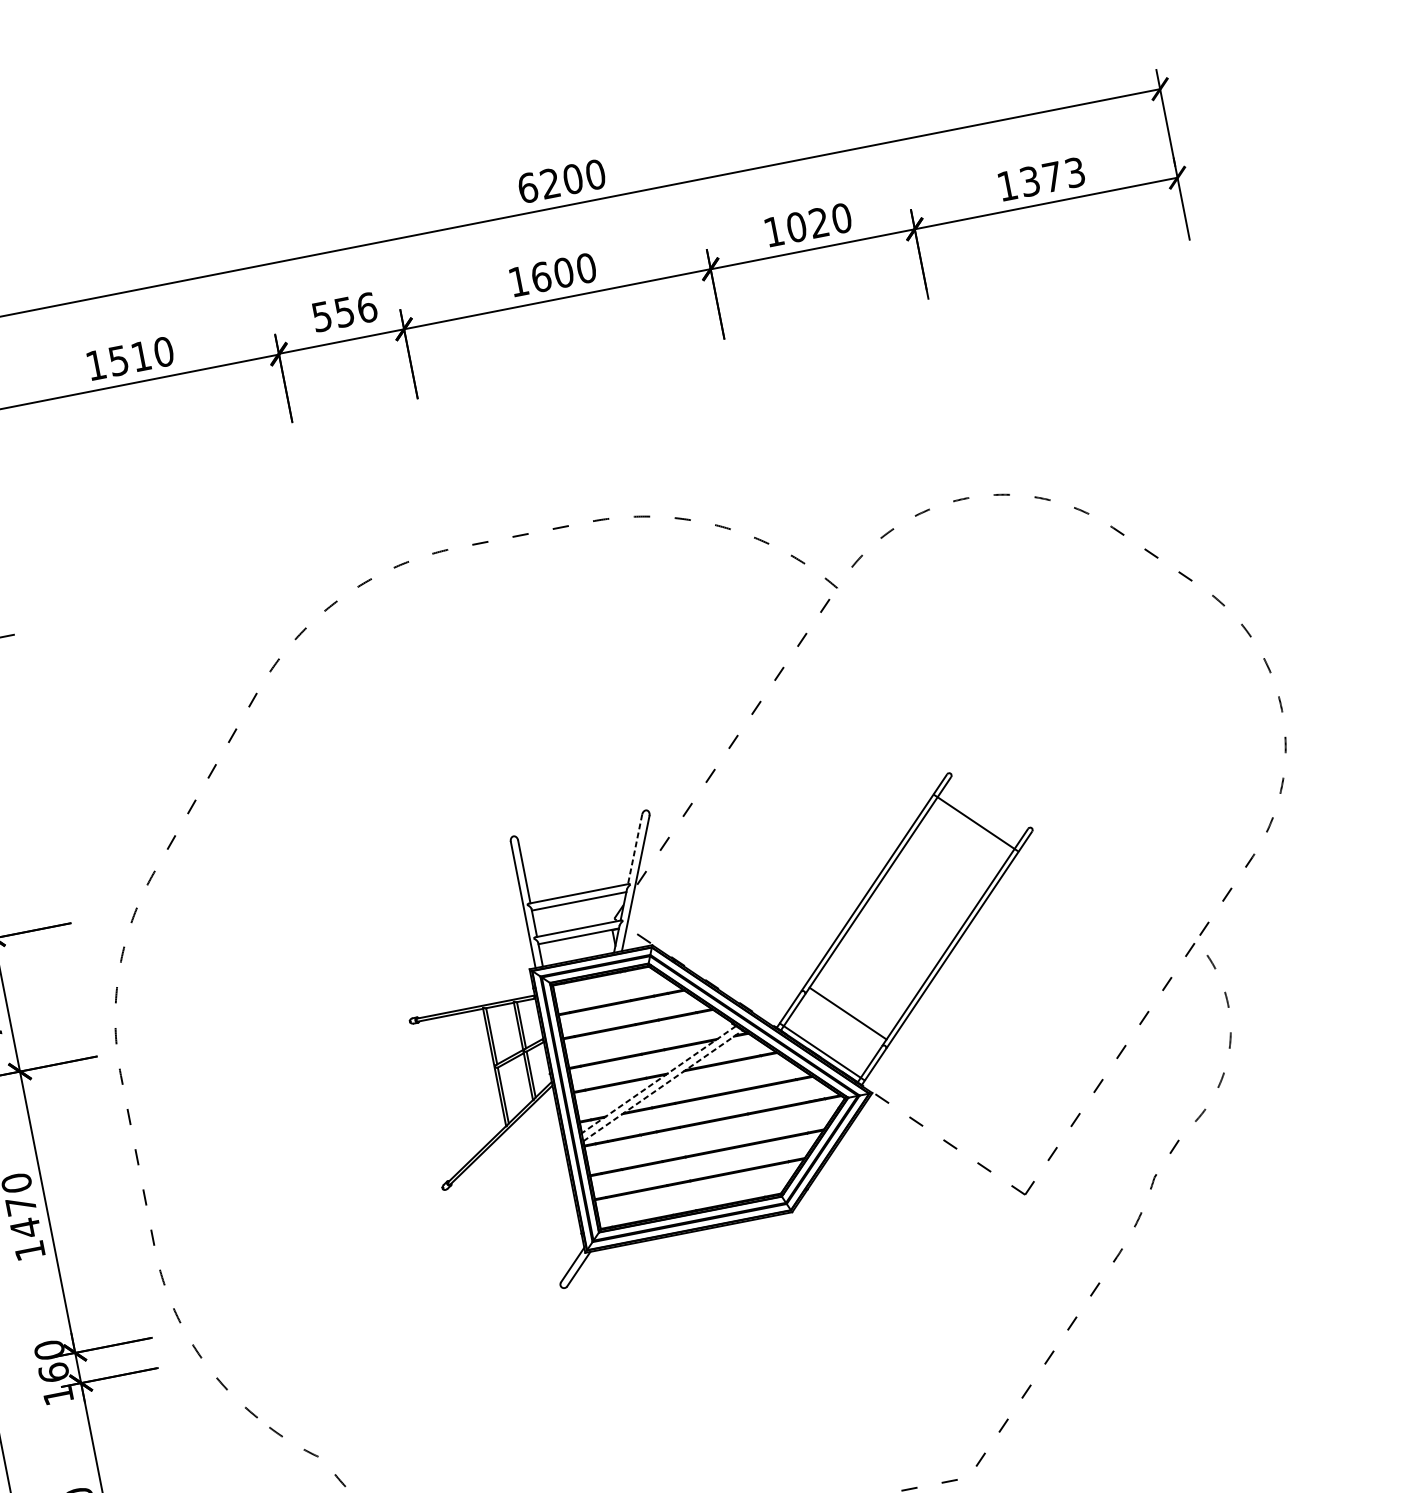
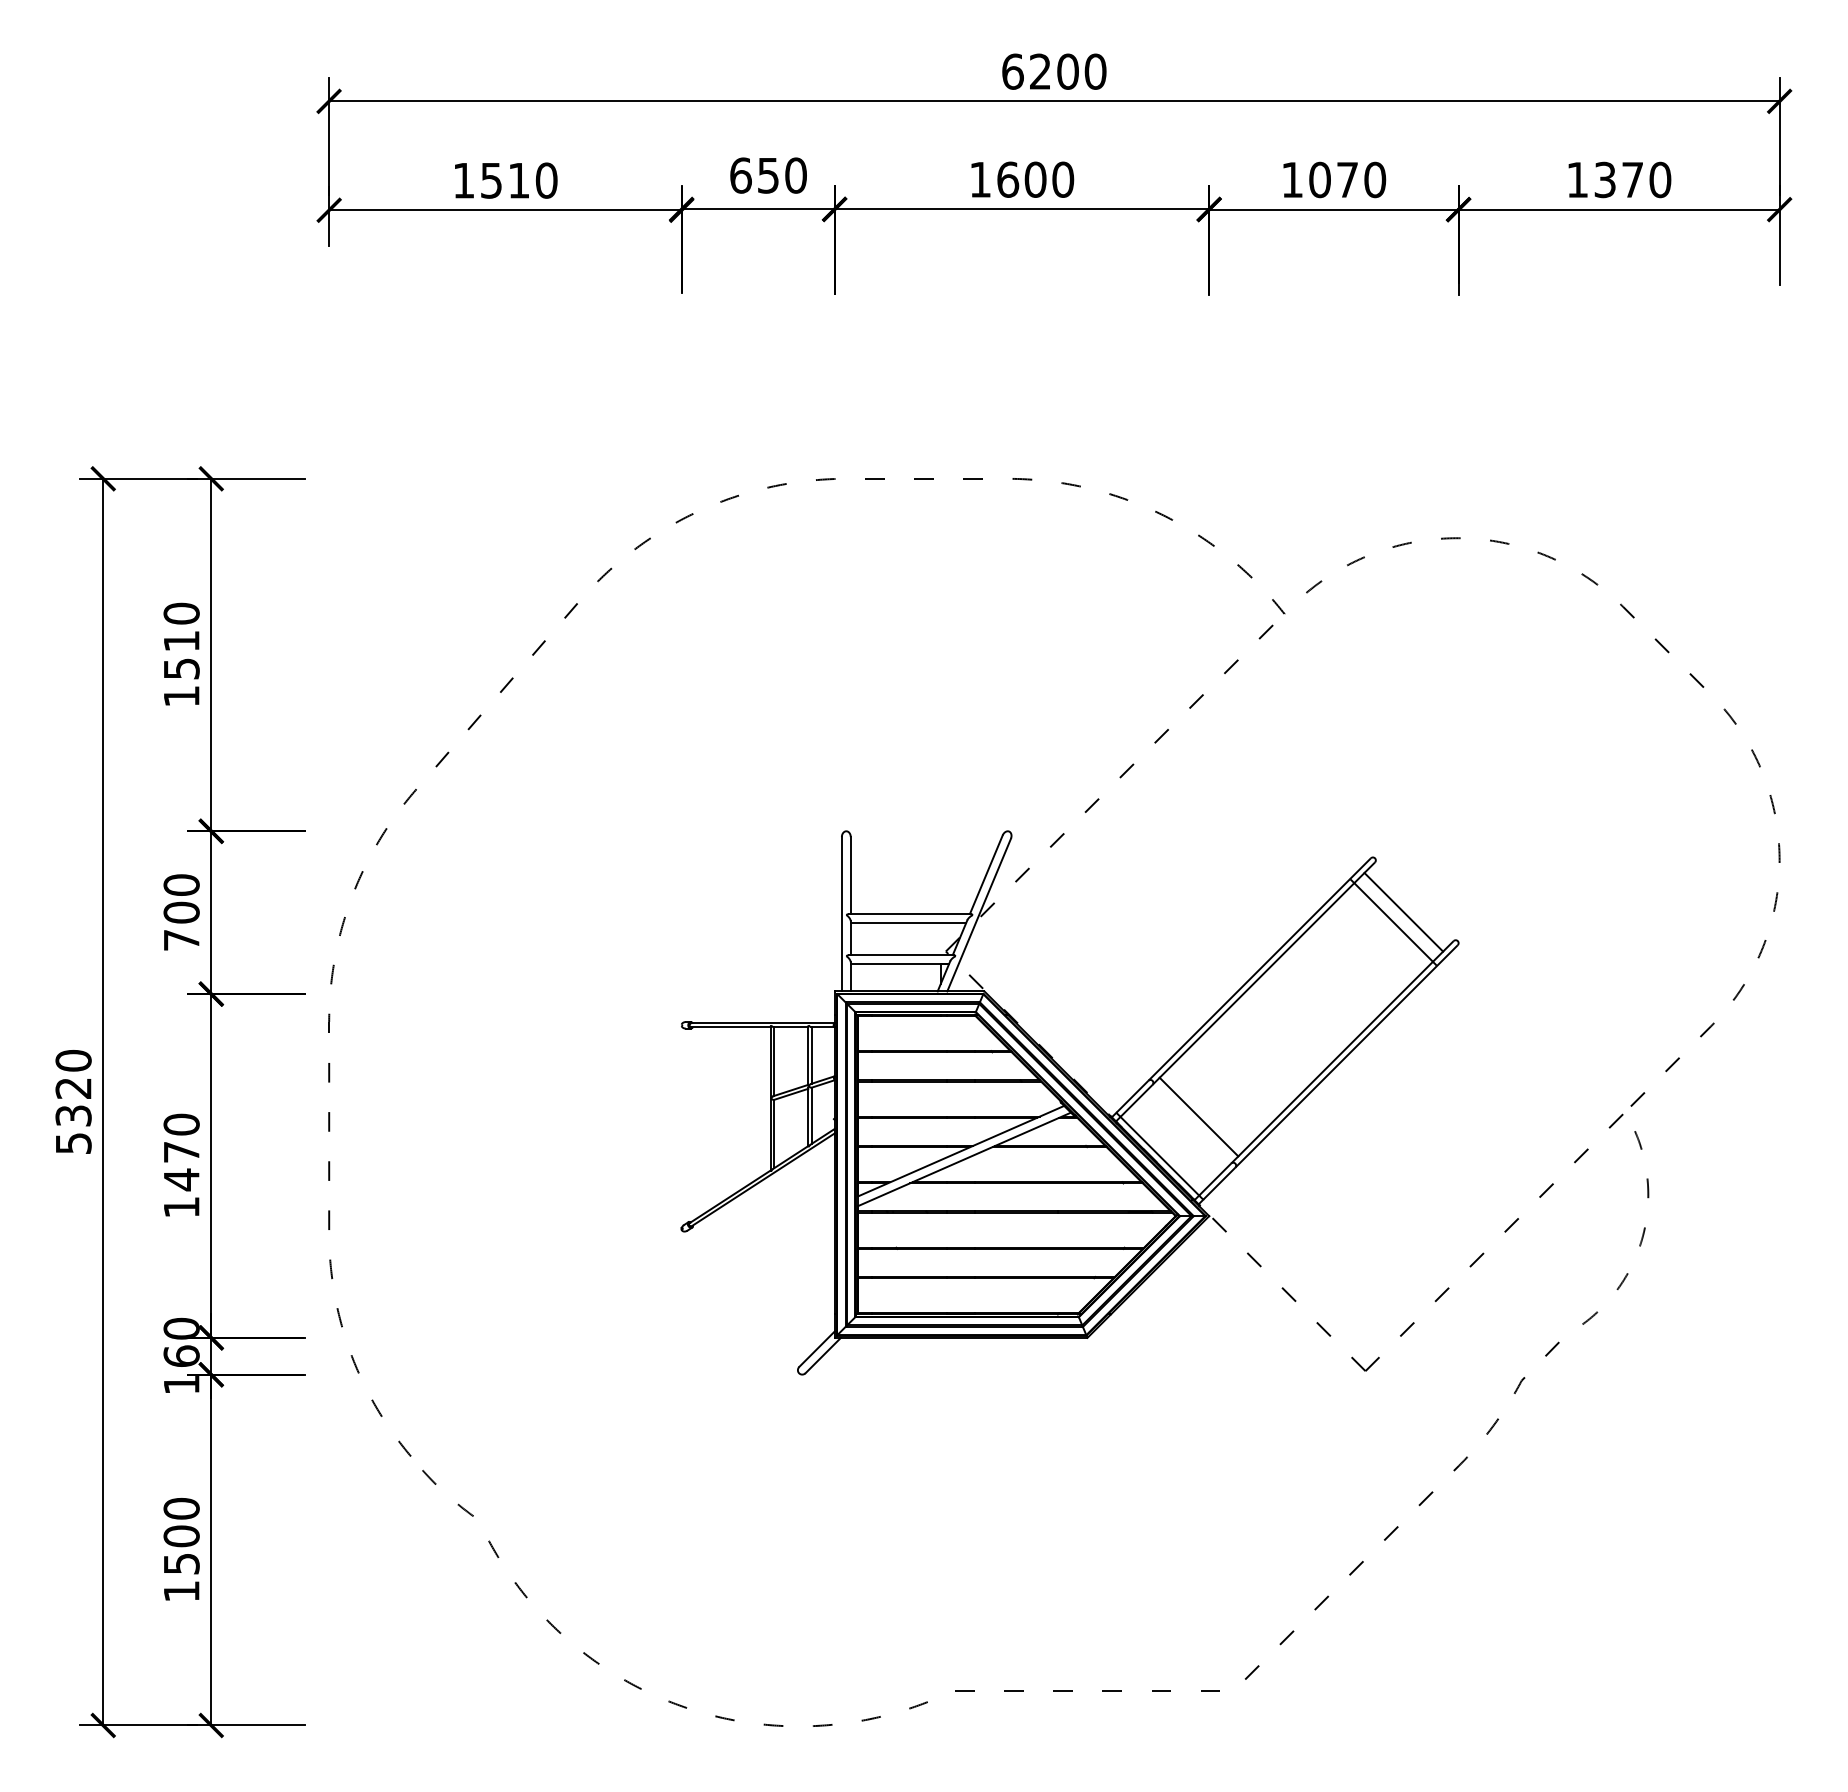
text: (1075, 172) -> (1660, 179), 1373 -> 1370
text: (819, 222) -> (1347, 179), 1020 -> 1070
text: (344, 312) -> (768, 175), 556 -> 650
line: (982, 812) -> (1403, 911), added
line: (635, 849) -> (986, 874), dashed -> solid
line: (659, 1079) -> (961, 1151), dashed -> solid
line: (662, 1085) -> (964, 1159), dashed -> solid

